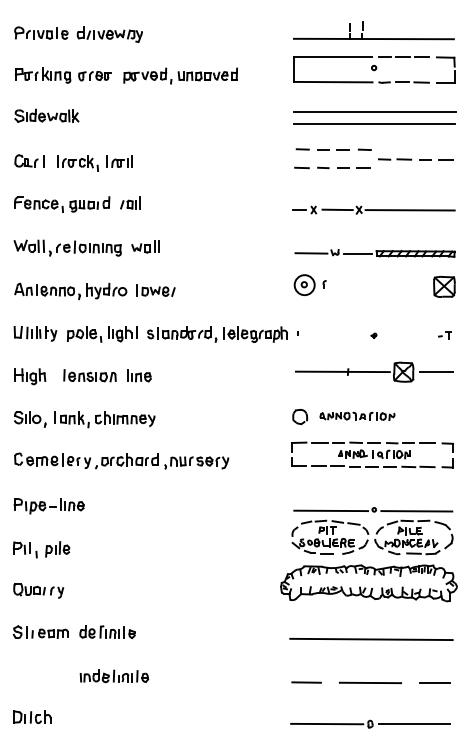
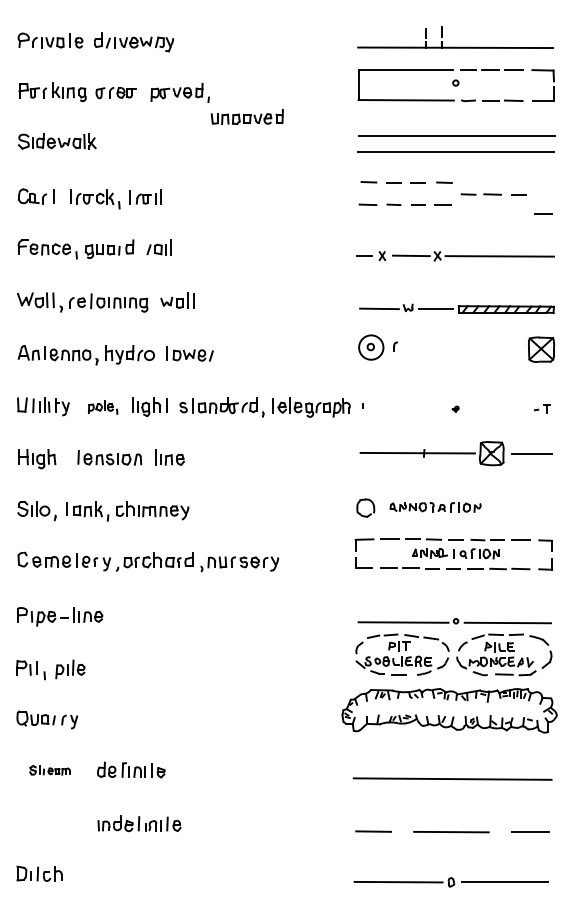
part: (207, 74) -> (246, 116), moved
line: (446, 159) -> (543, 213), moved
part: (84, 334) -> (102, 407), size x0.7
part: (40, 632) -> (49, 770), size x0.6

